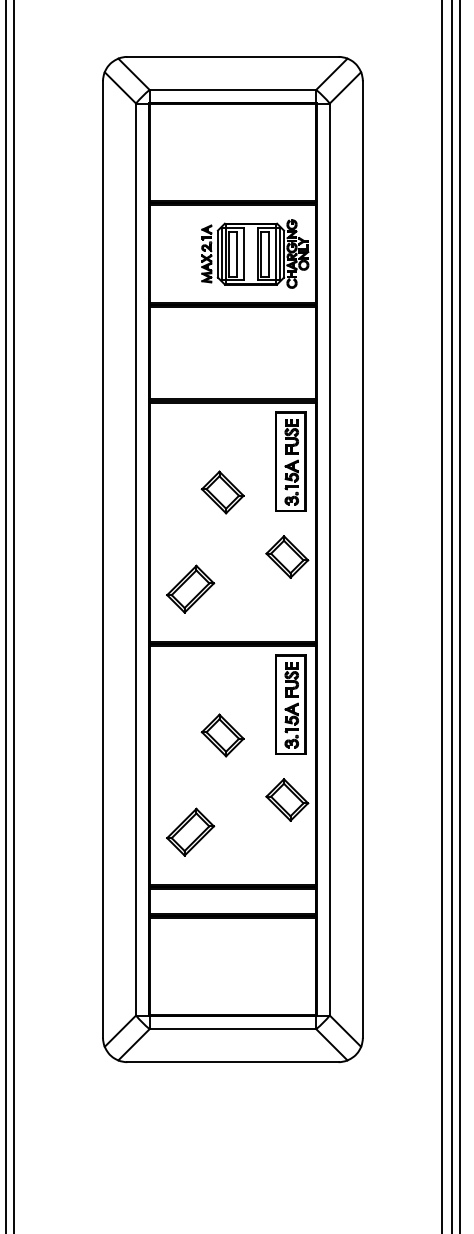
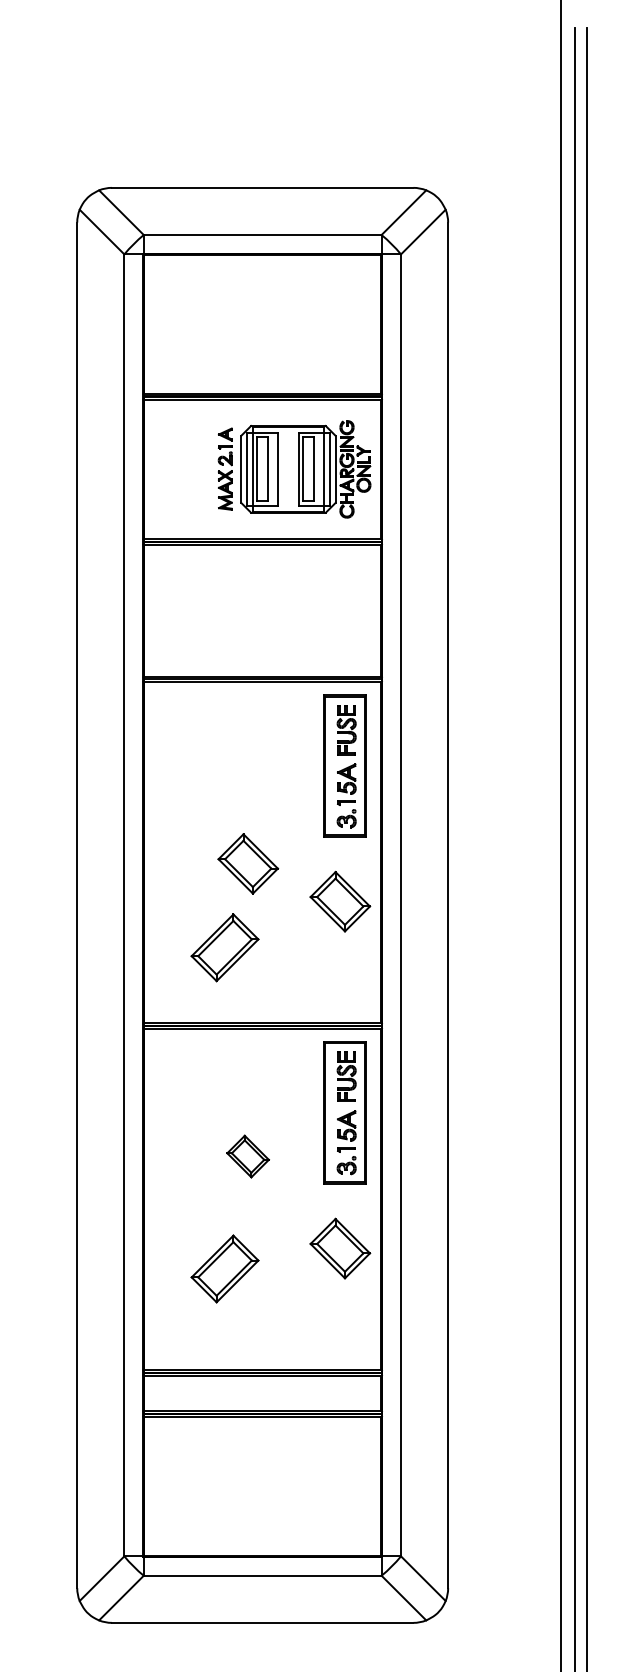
part: (222, 492) -> (247, 863), moved
part: (190, 588) -> (224, 946), moved
part: (222, 735) -> (247, 1156), size x0.7
part: (190, 831) -> (224, 1267), moved

